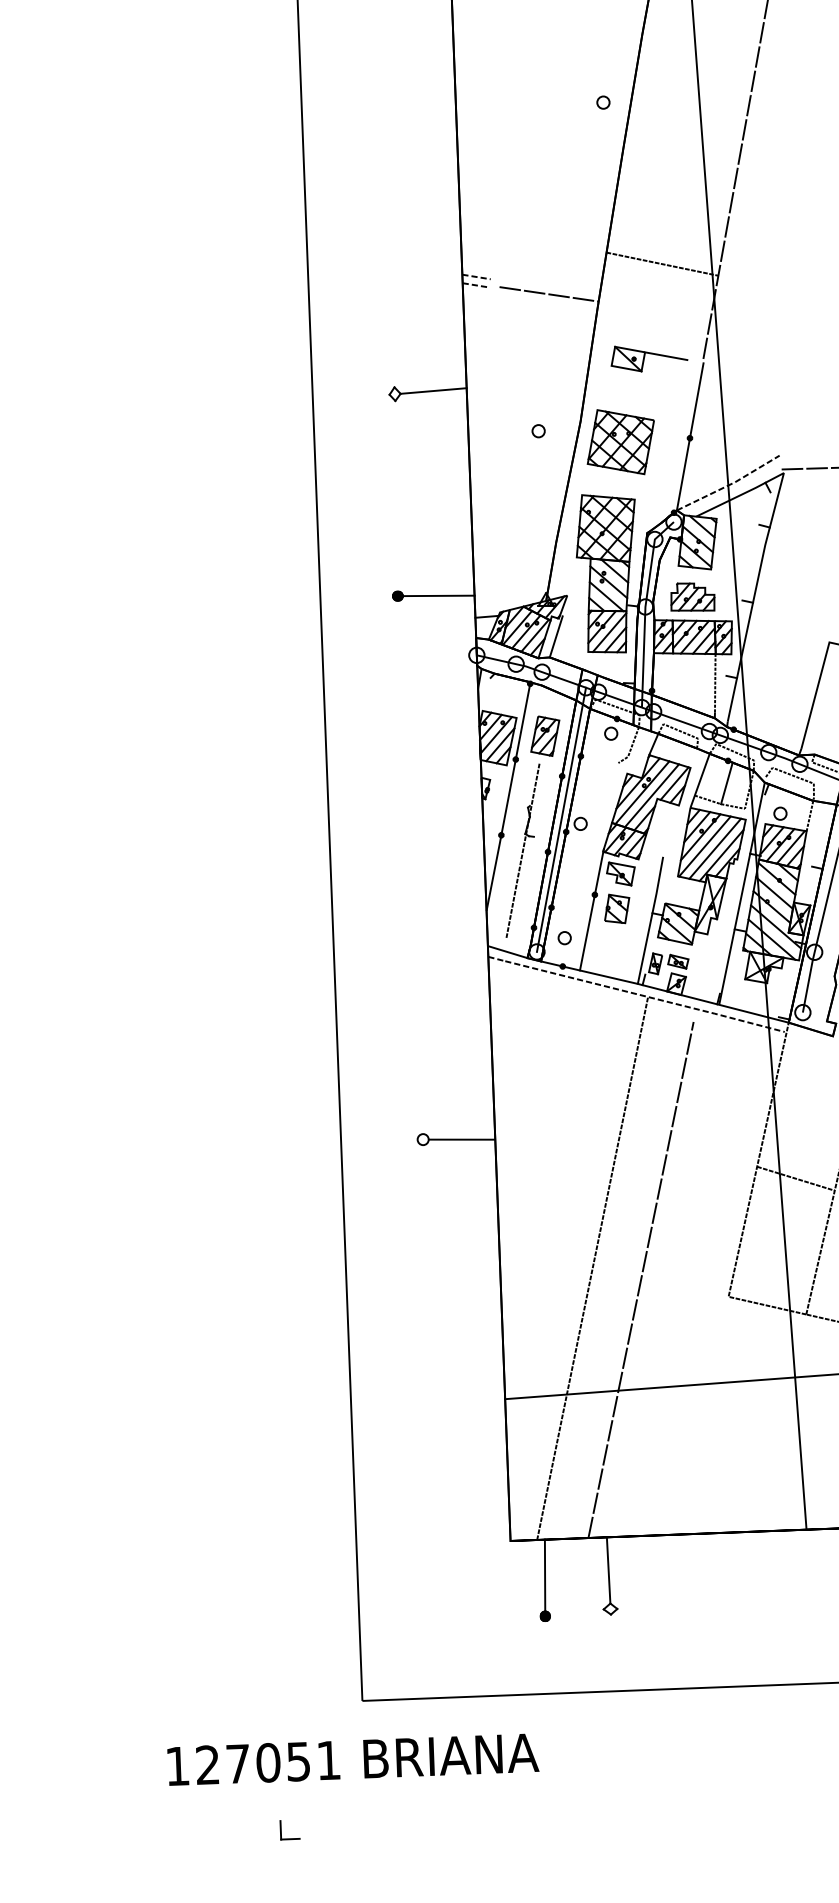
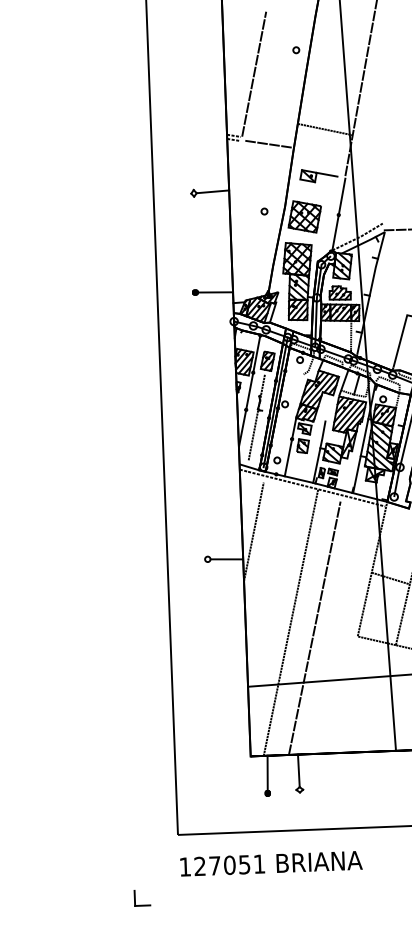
line: (518, 149) -> (254, 73), added
line: (516, 1082) -> (253, 531), added
text: (353, 1759) -> (271, 863), moved
part: (290, 1830) -> (142, 898), size x1.67

